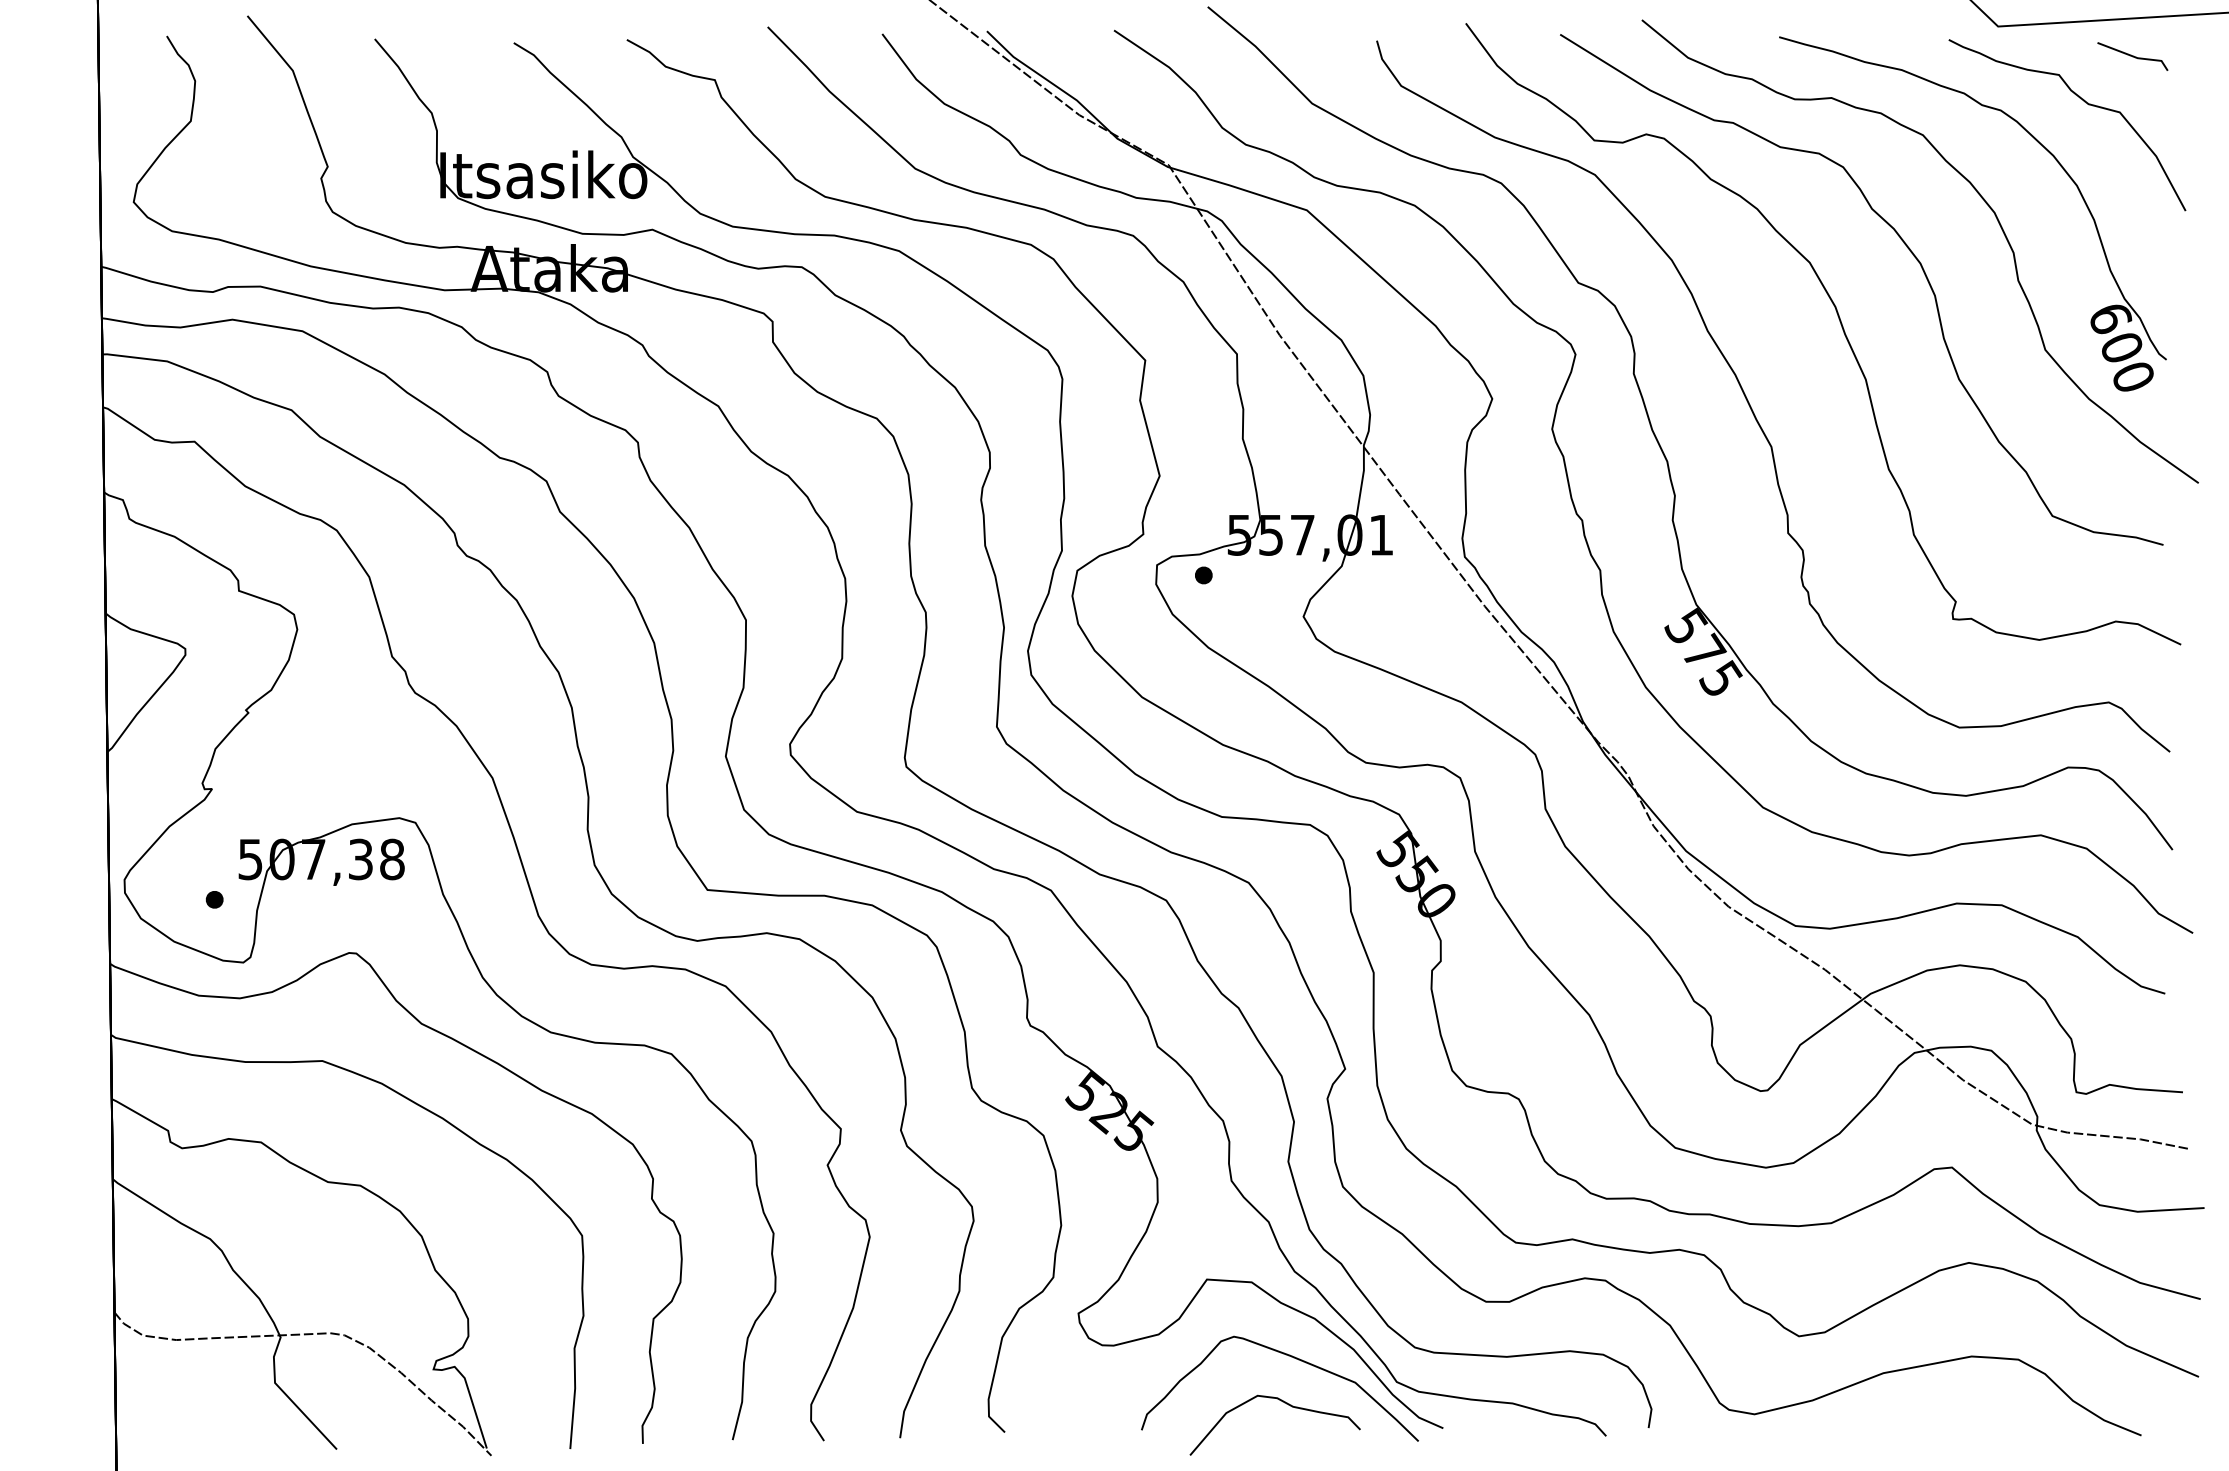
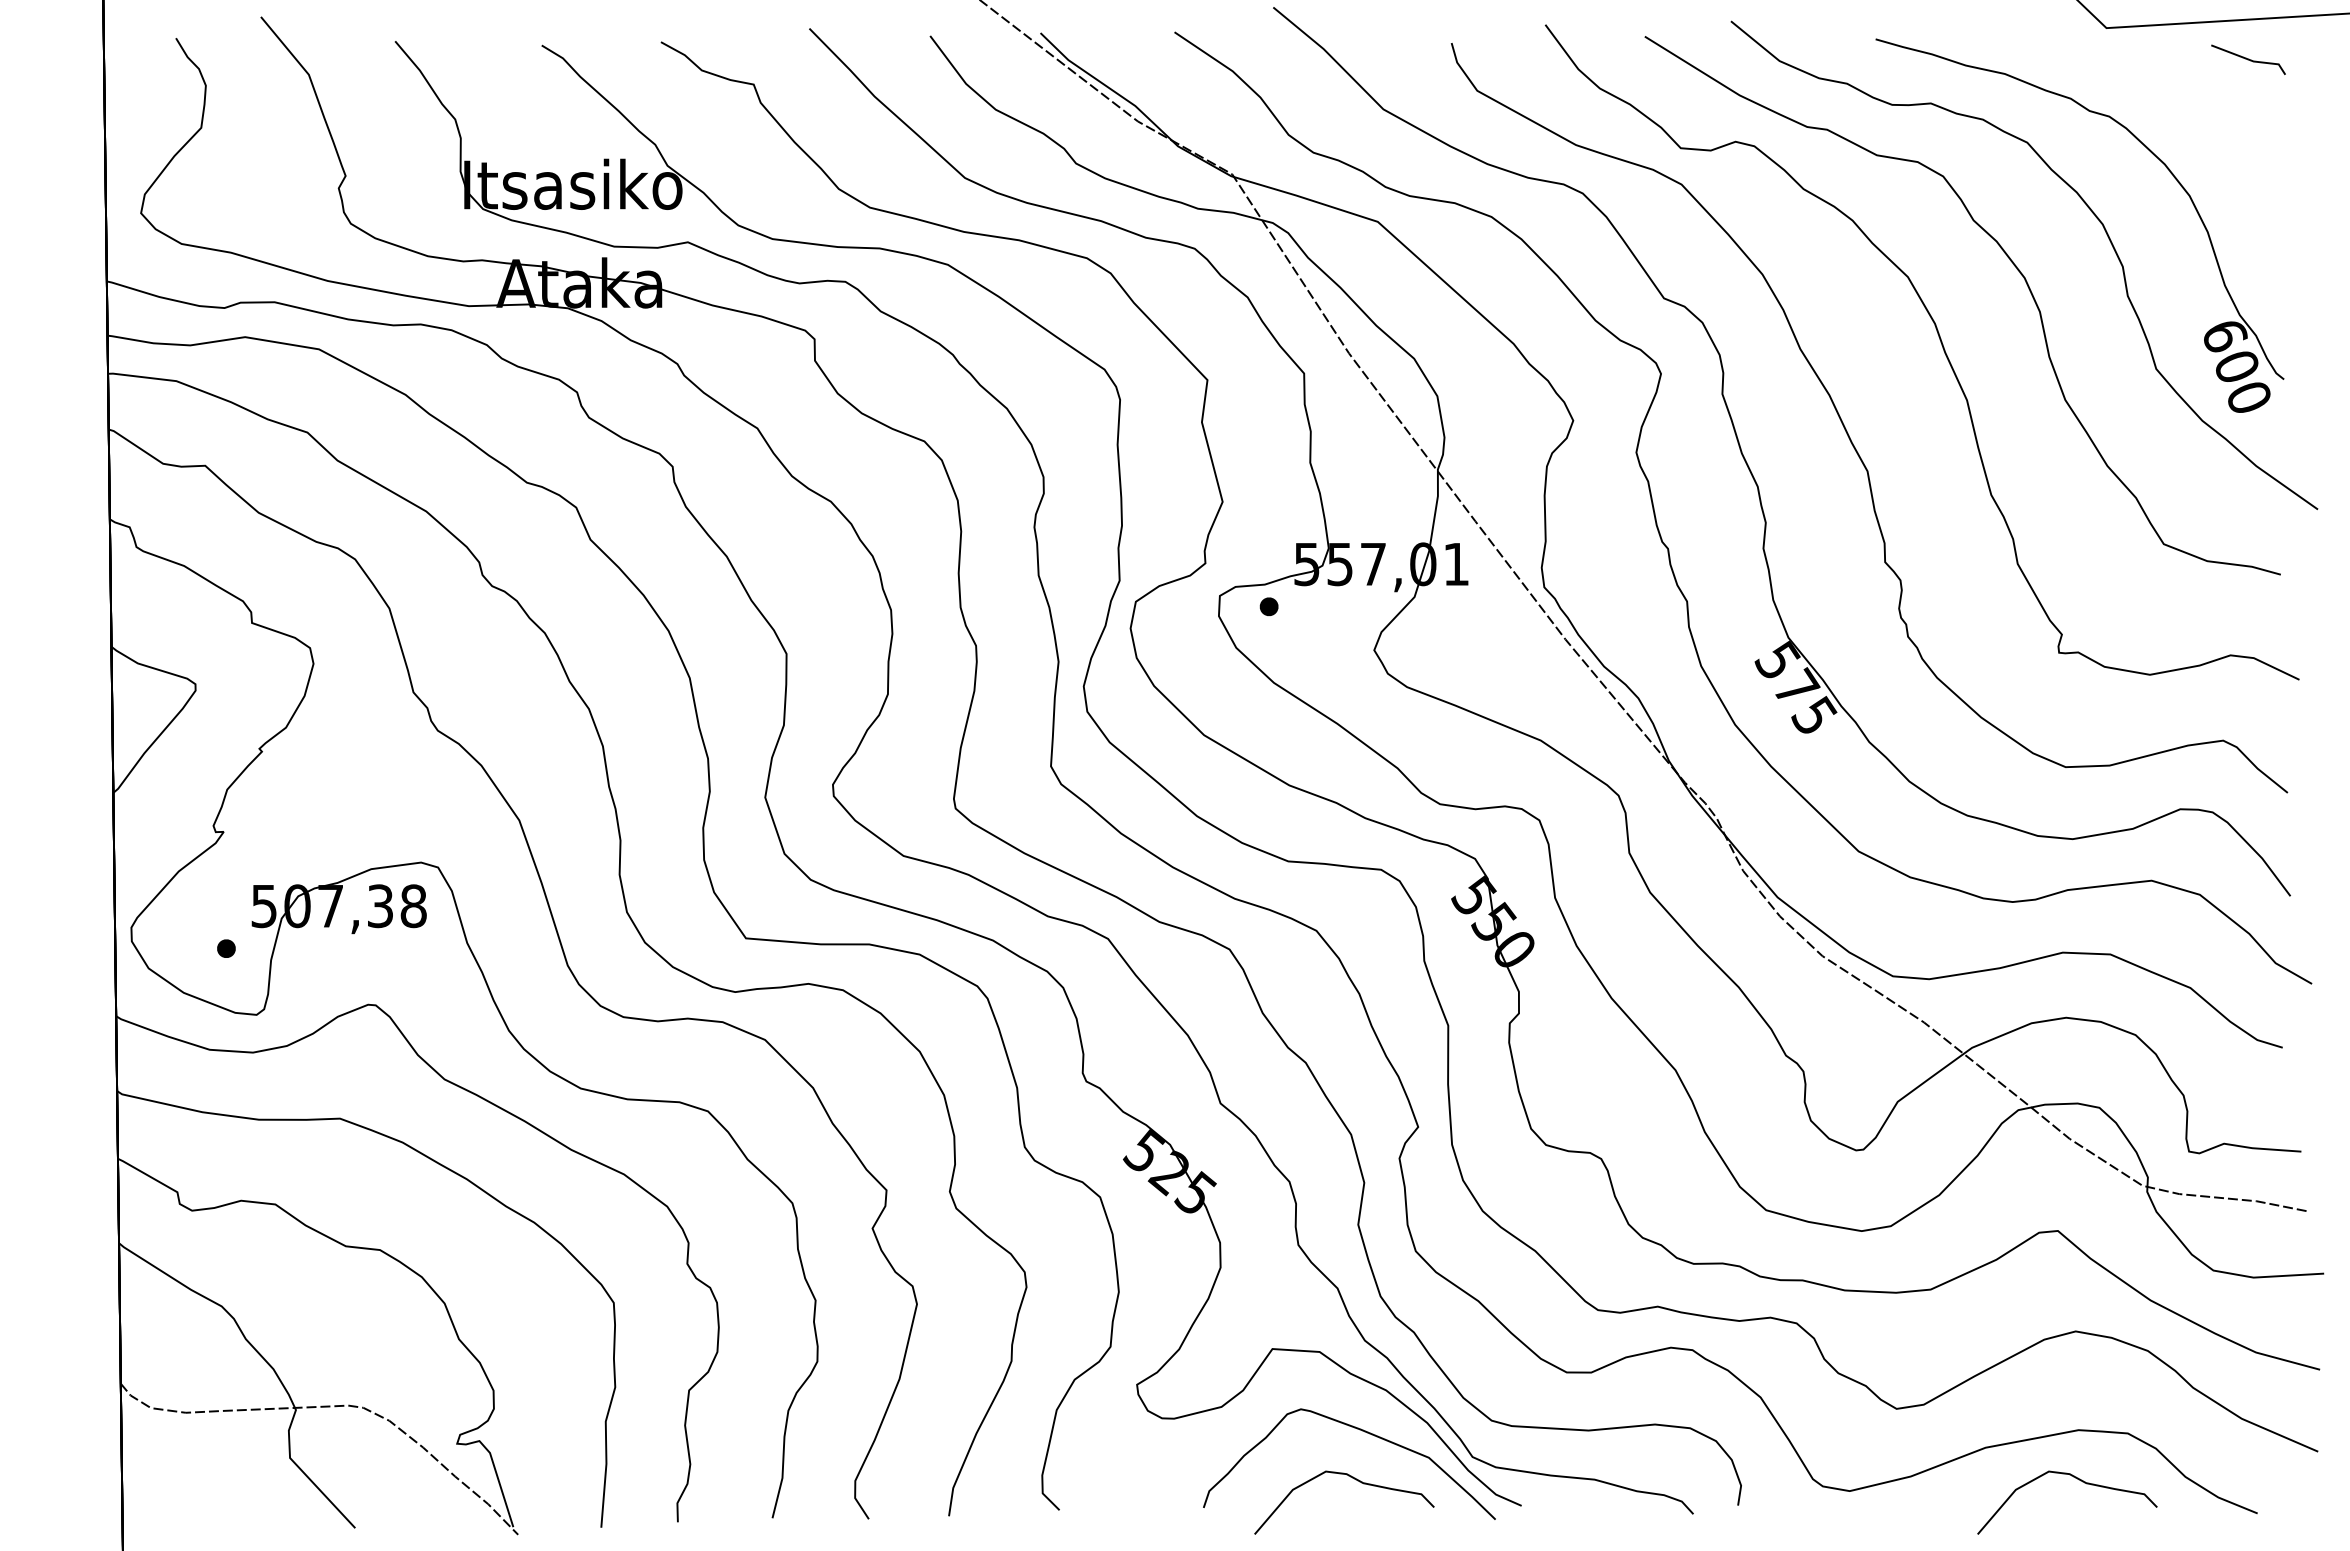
curve: (2082, 100) -> (2195, 106), removed
curve: (1973, 1405) -> (2080, 1481), added

